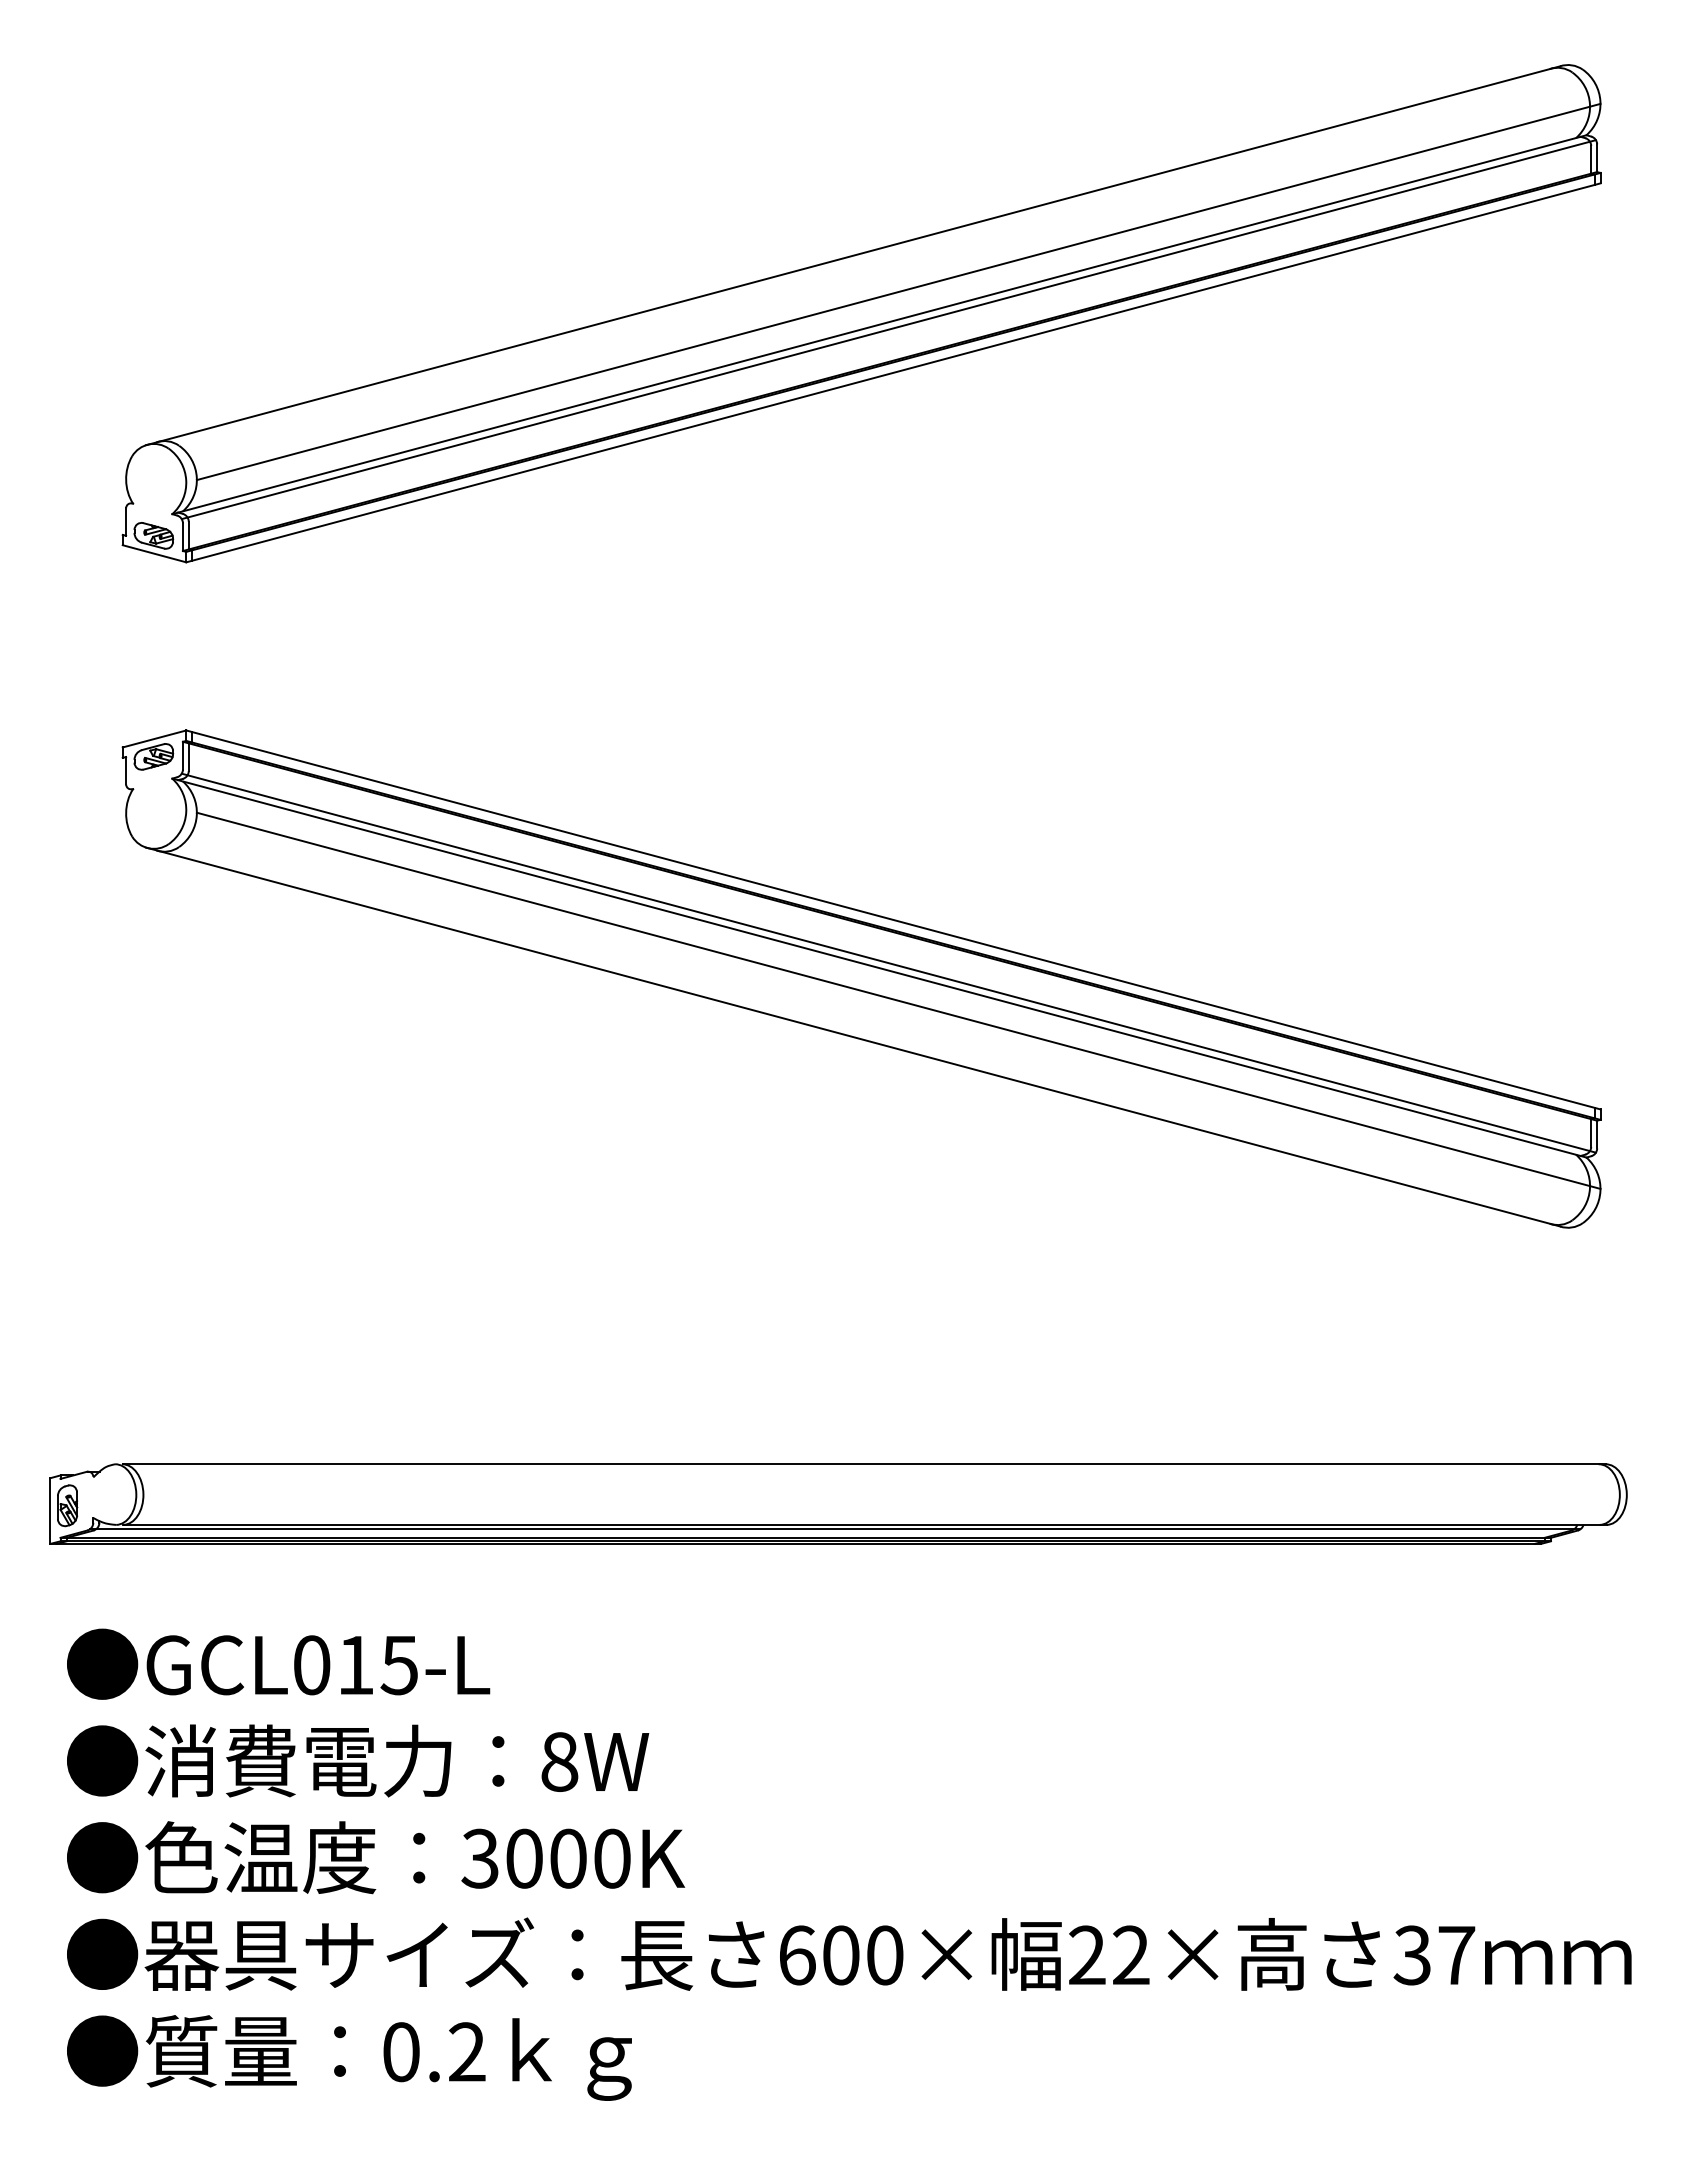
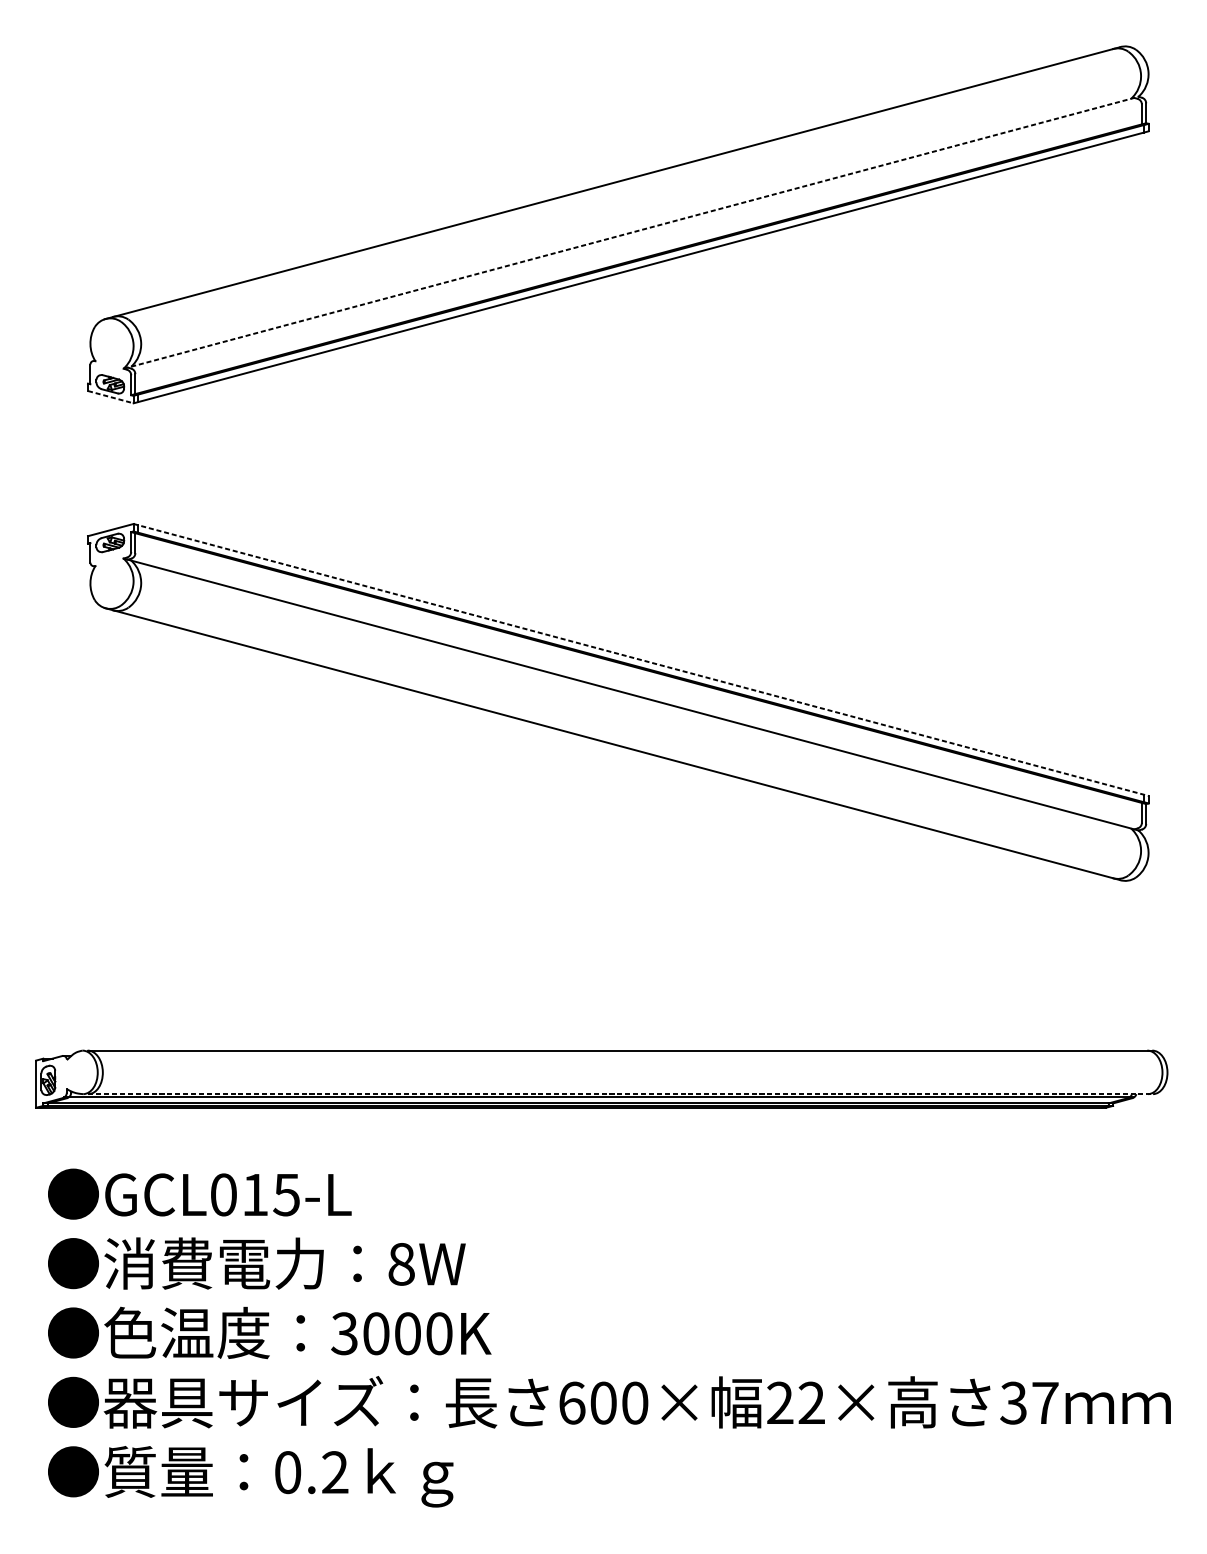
line: (898, 291) -> (644, 208), removed
line: (879, 324) -> (631, 232), solid -> dashed
line: (888, 329) -> (637, 236), removed
line: (154, 553) -> (110, 396), solid -> dashed
line: (893, 920) -> (641, 660), solid -> dashed
line: (888, 962) -> (637, 690), removed
line: (898, 1000) -> (644, 717), removed
line: (865, 1524) -> (621, 1093), solid -> dashed

